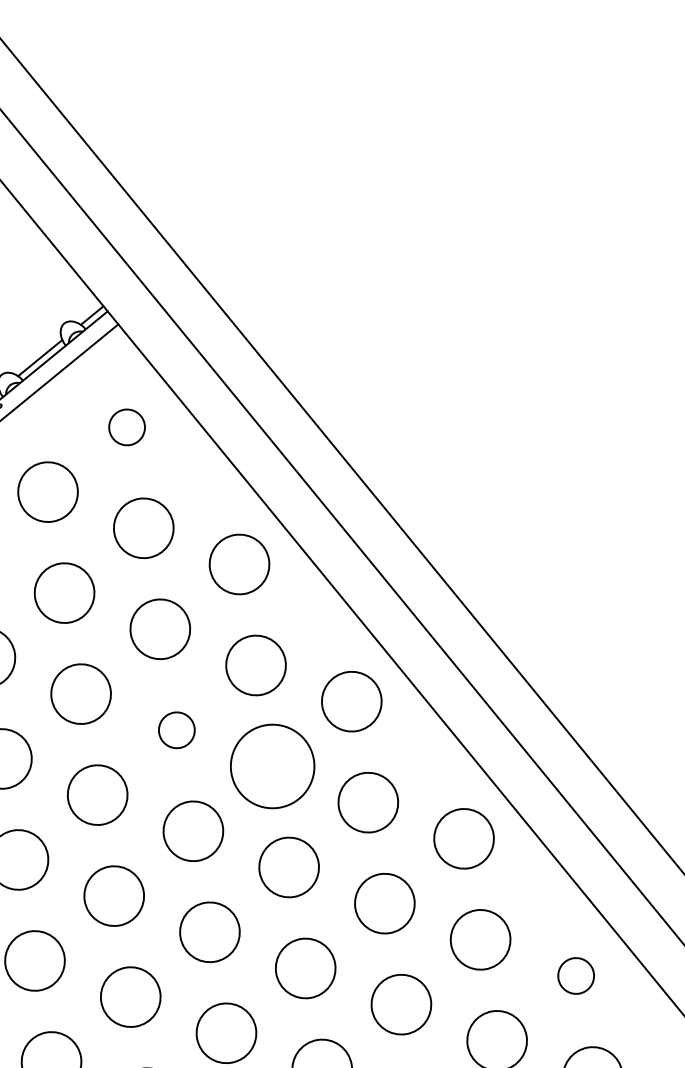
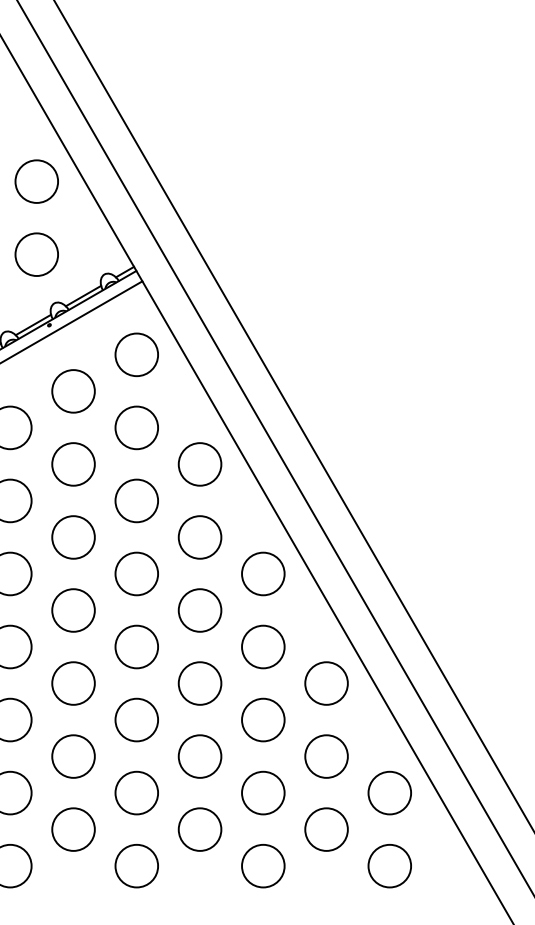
circle: (126, 426) -> (136, 354), size x1.67
circle: (176, 729) -> (136, 573), size x1.67
circle: (271, 766) -> (199, 610), size x0.71
circle: (575, 975) -> (389, 792), size x1.67

